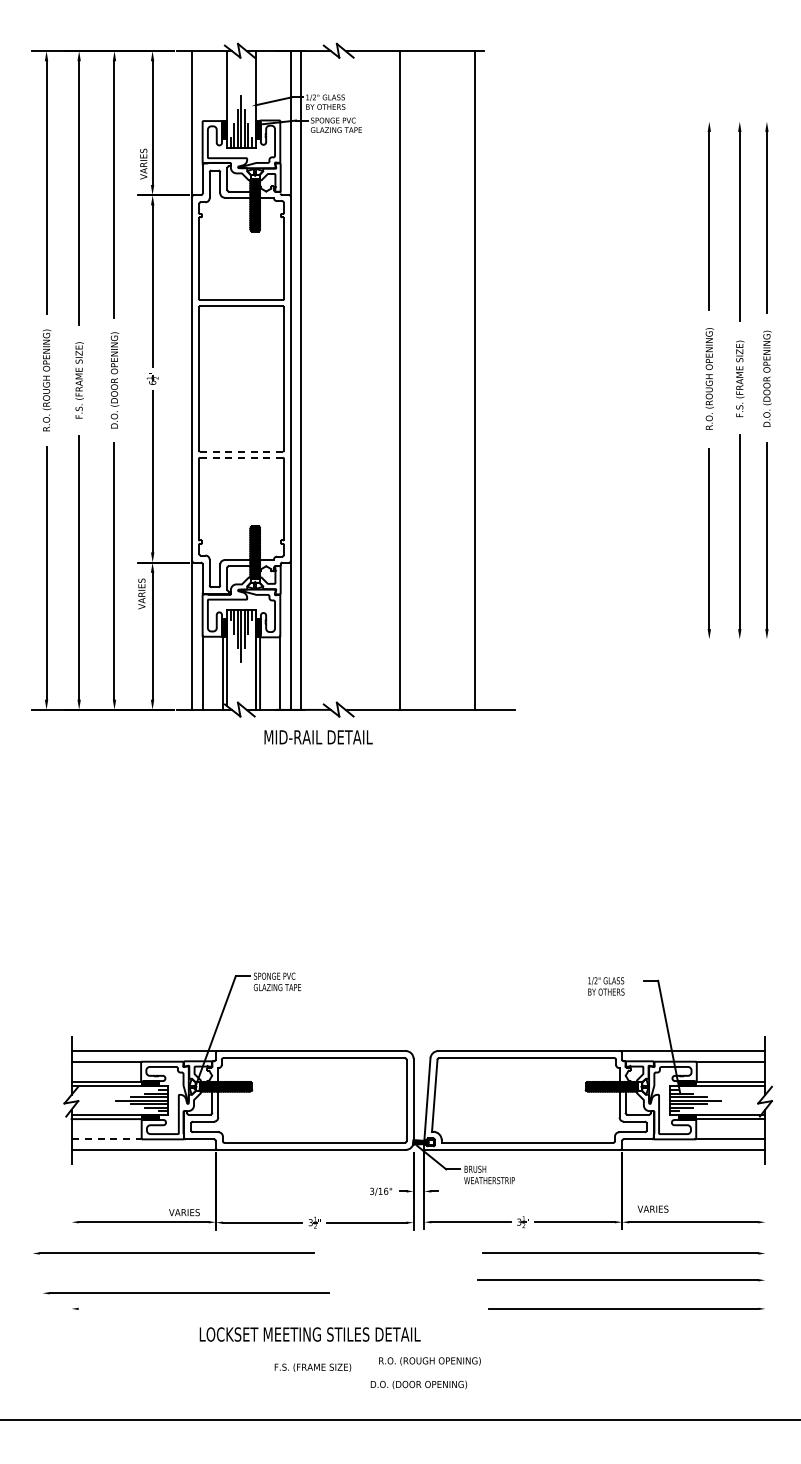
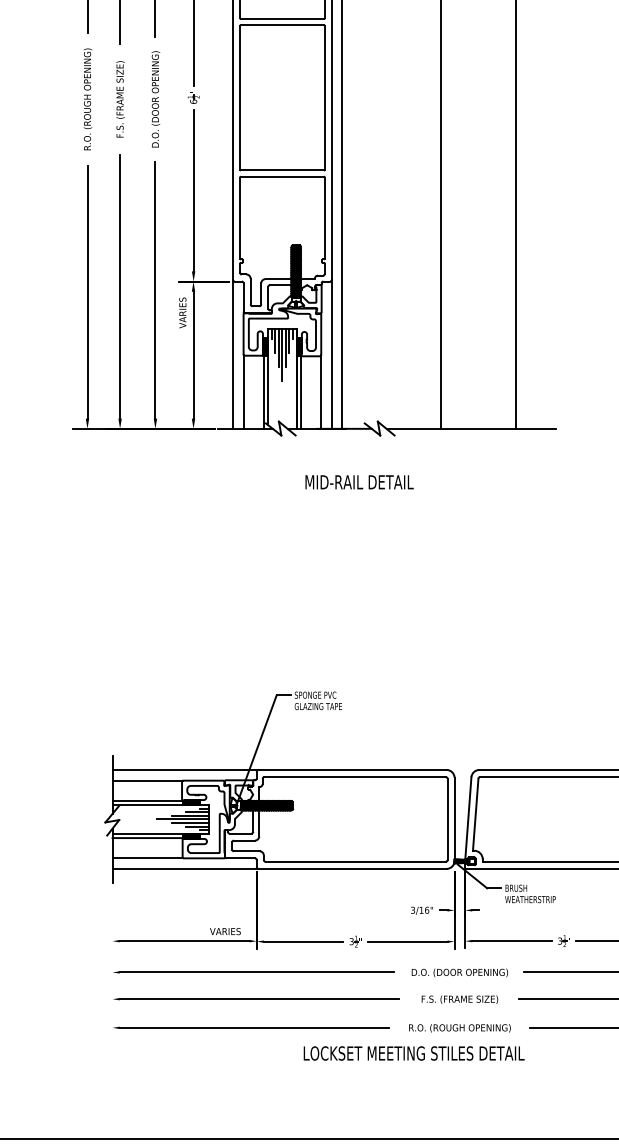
line: (241, 451) -> (282, 170), dashed -> solid
line: (241, 457) -> (282, 176), dashed -> solid
text: (318, 737) -> (359, 482), moved
line: (106, 1139) -> (147, 858), dashed -> solid
line: (173, 1253) -> (253, 972), moved
line: (186, 1293) -> (256, 999), moved
line: (213, 1308) -> (254, 1027), added
text: (309, 1334) -> (413, 1053), moved
text: (429, 1361) -> (459, 1028), moved
text: (312, 1367) -> (459, 999), moved
text: (418, 1384) -> (459, 972), moved

